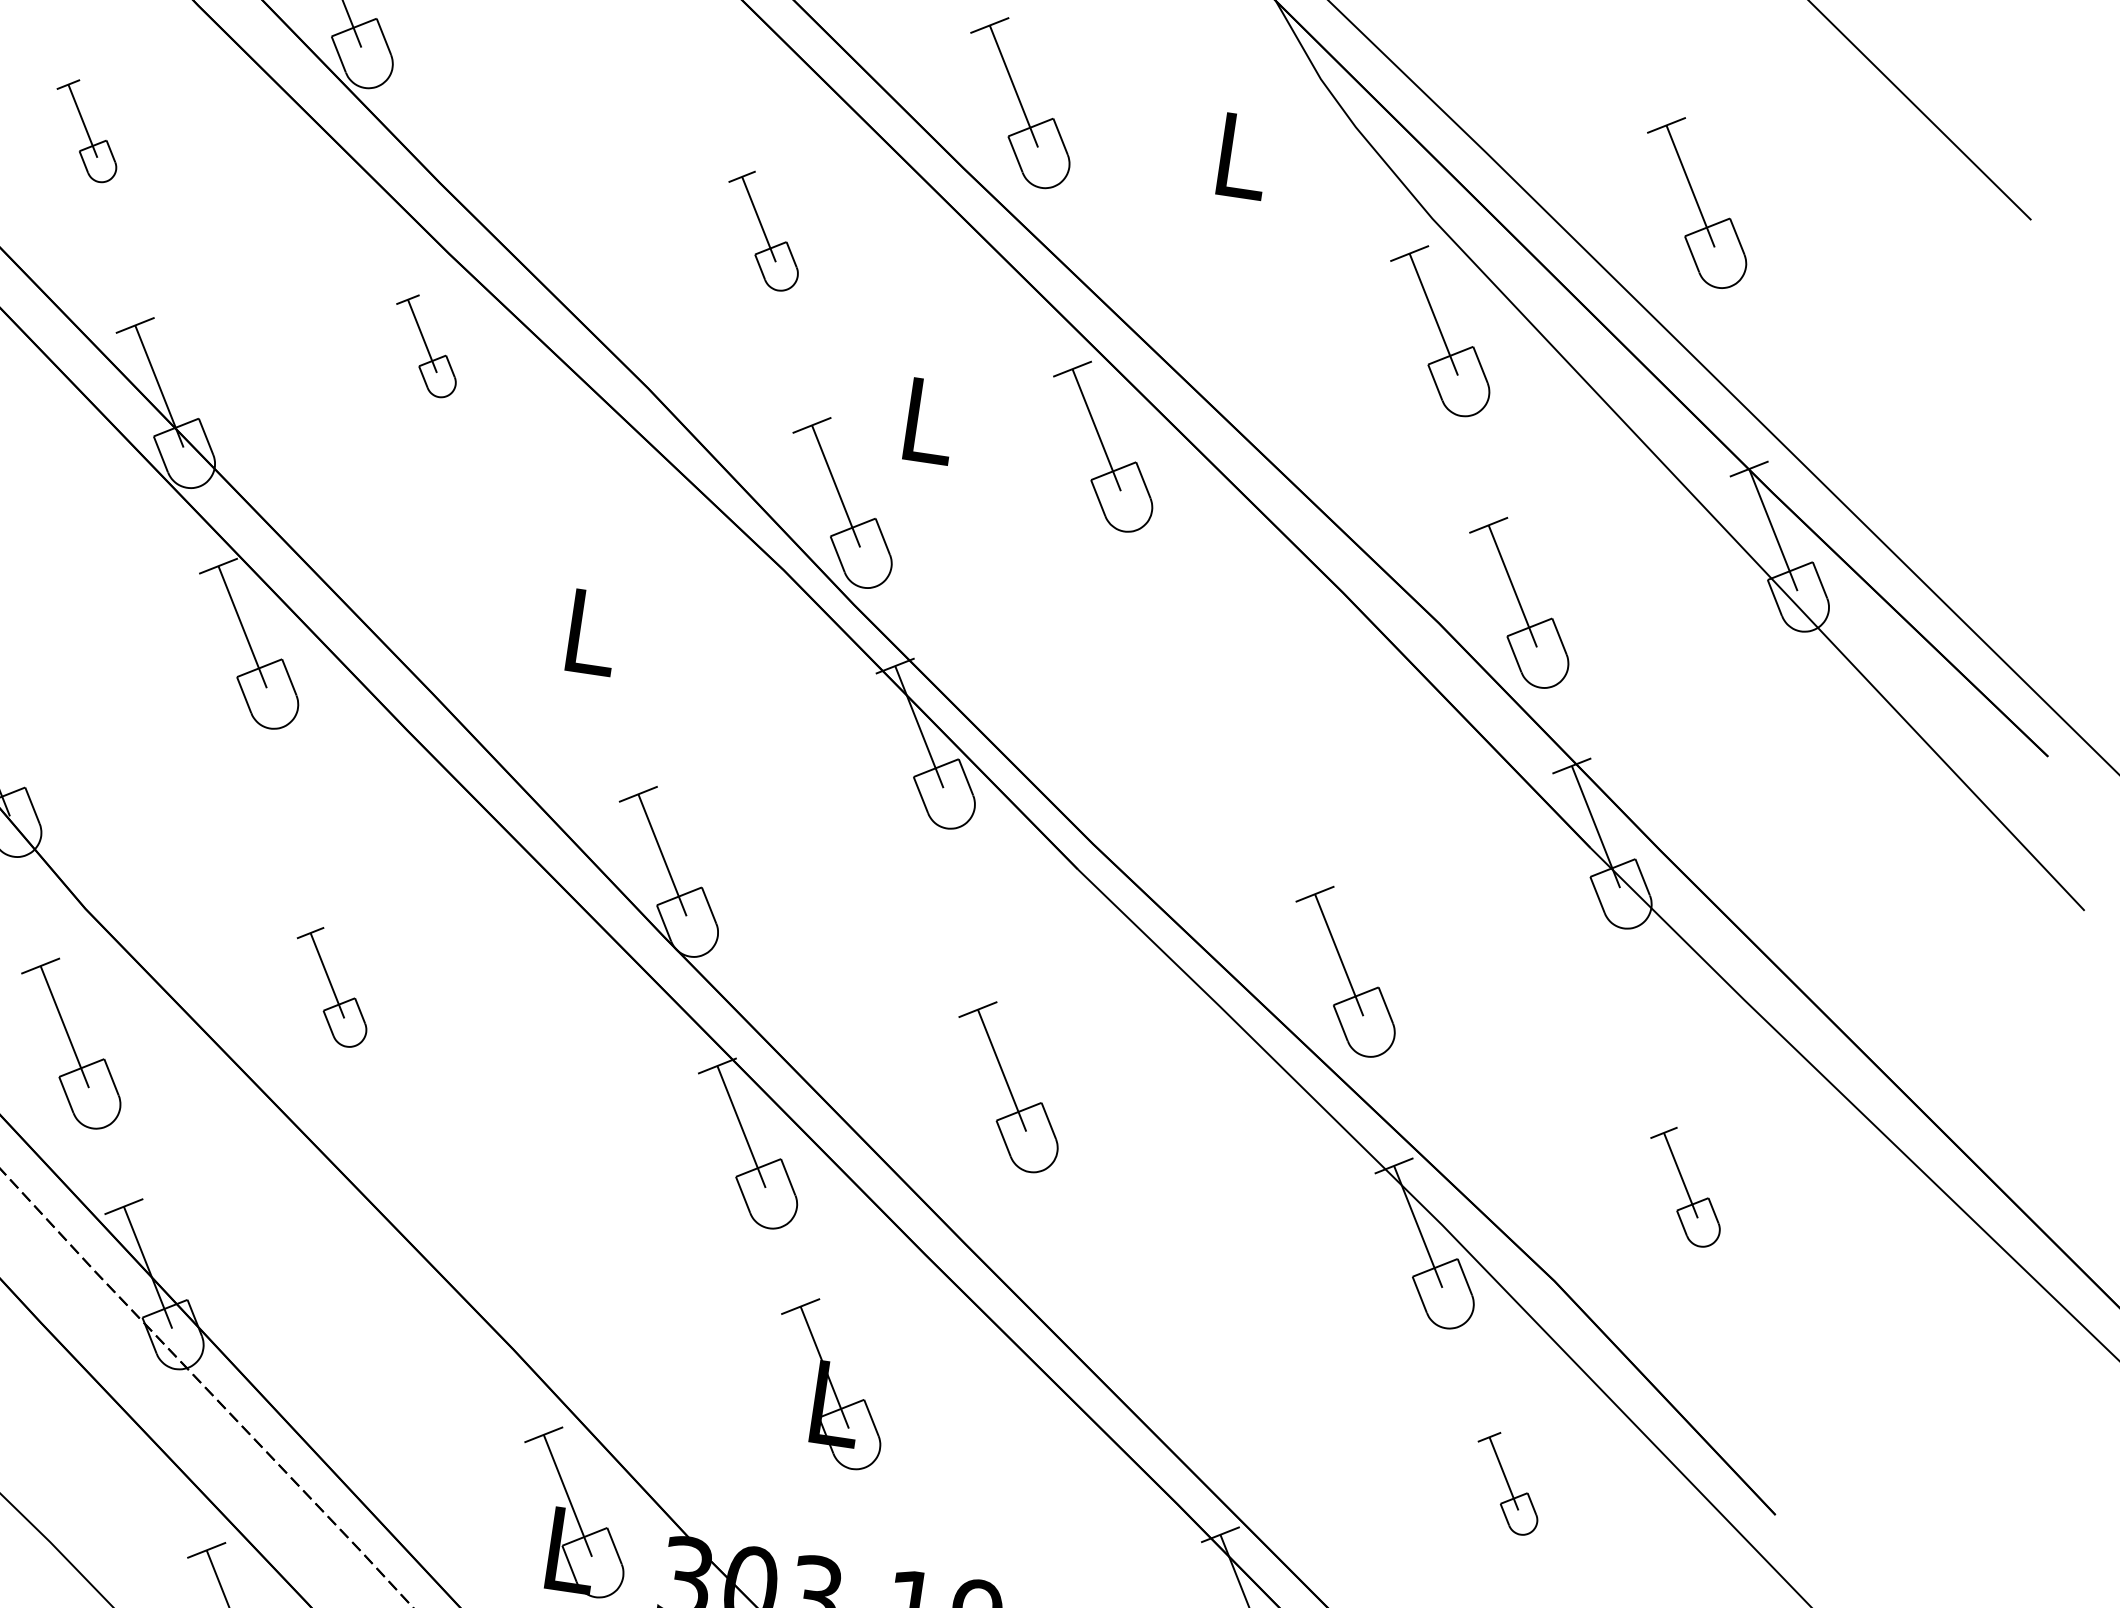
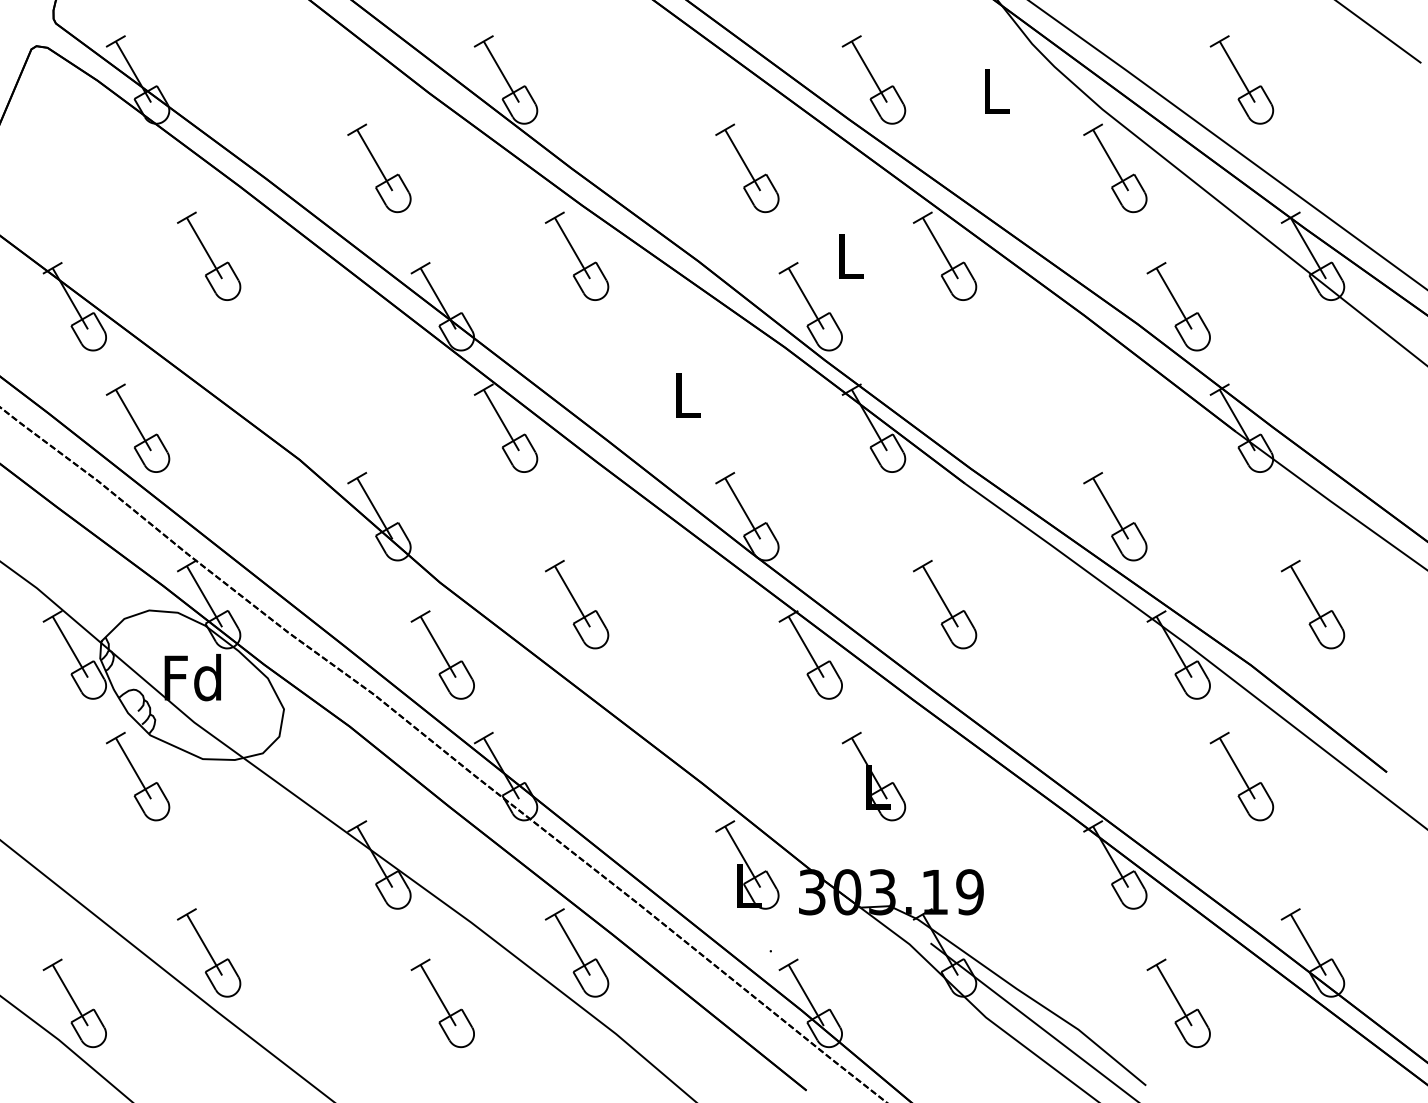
part: (86, 130) -> (379, 168), size x1.67
part: (763, 230) -> (747, 168), size x1.43
part: (425, 344) -> (576, 255), size x1.67
part: (332, 986) -> (577, 604), size x1.43
part: (1686, 1186) -> (1313, 604), size x1.43
part: (1506, 1483) -> (1241, 776), size x1.67

